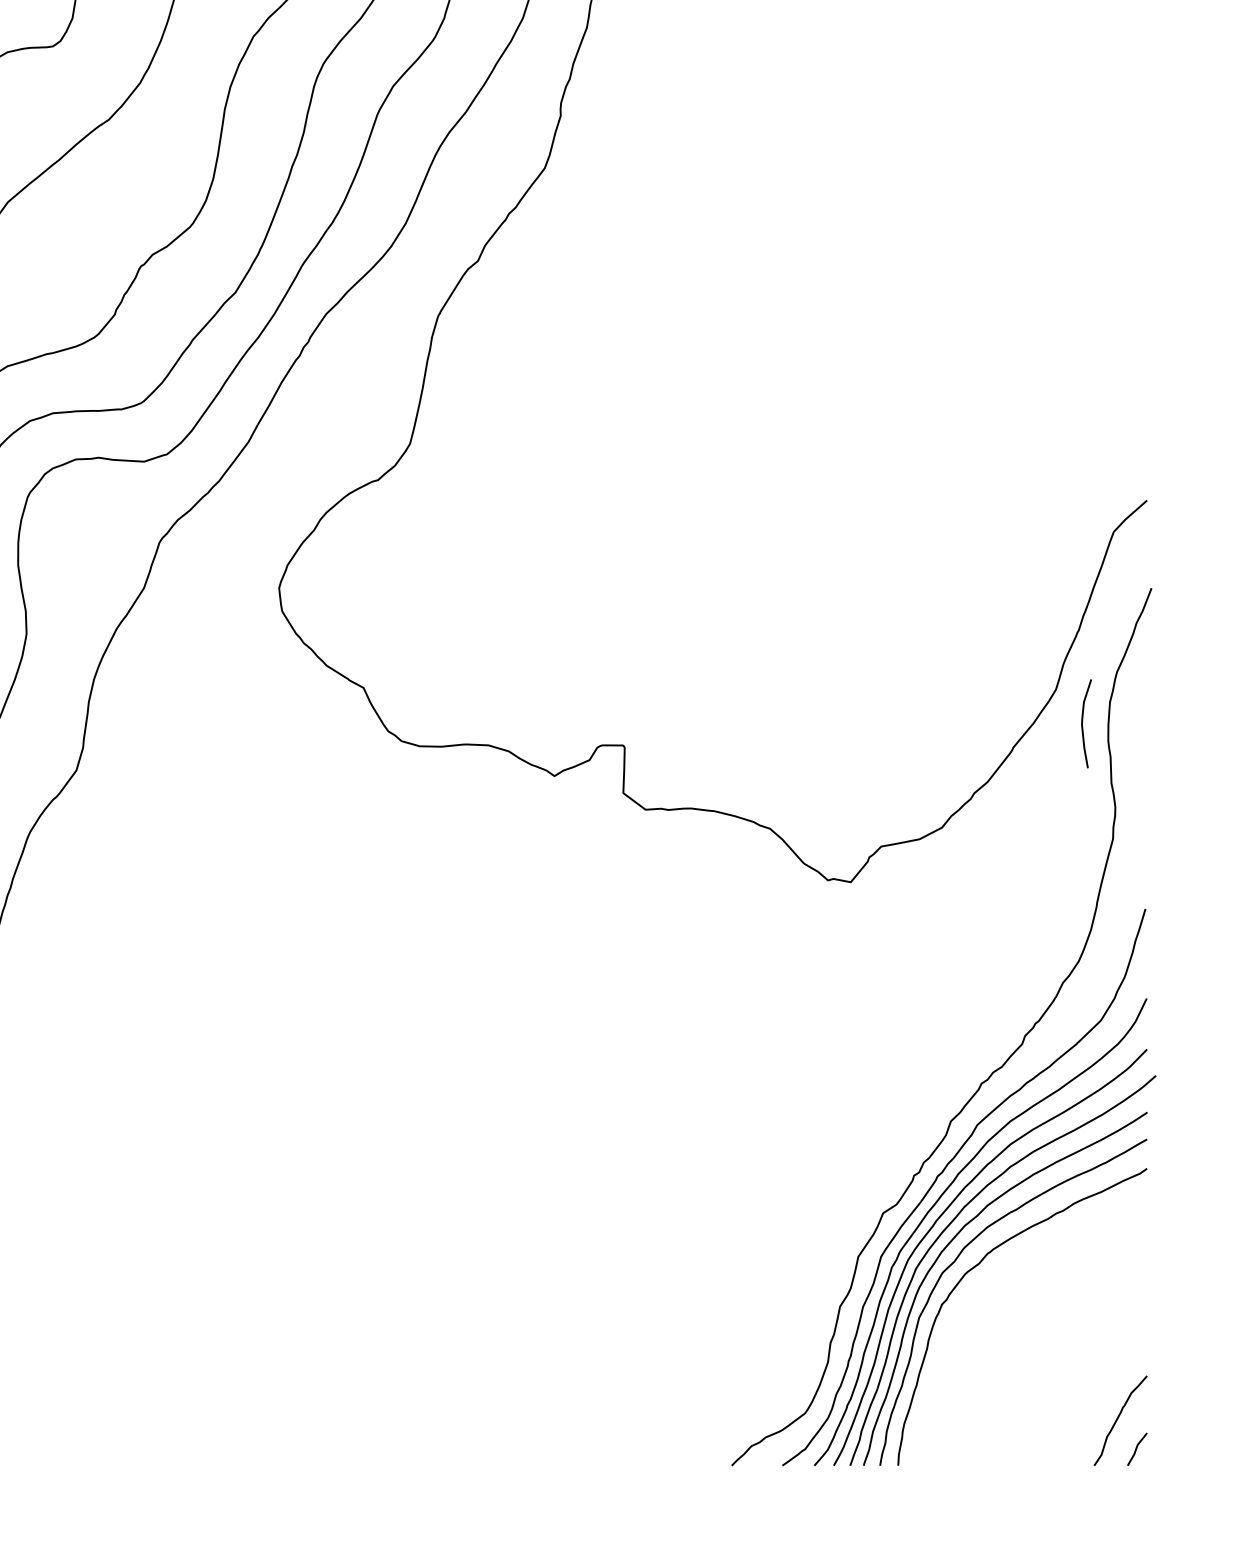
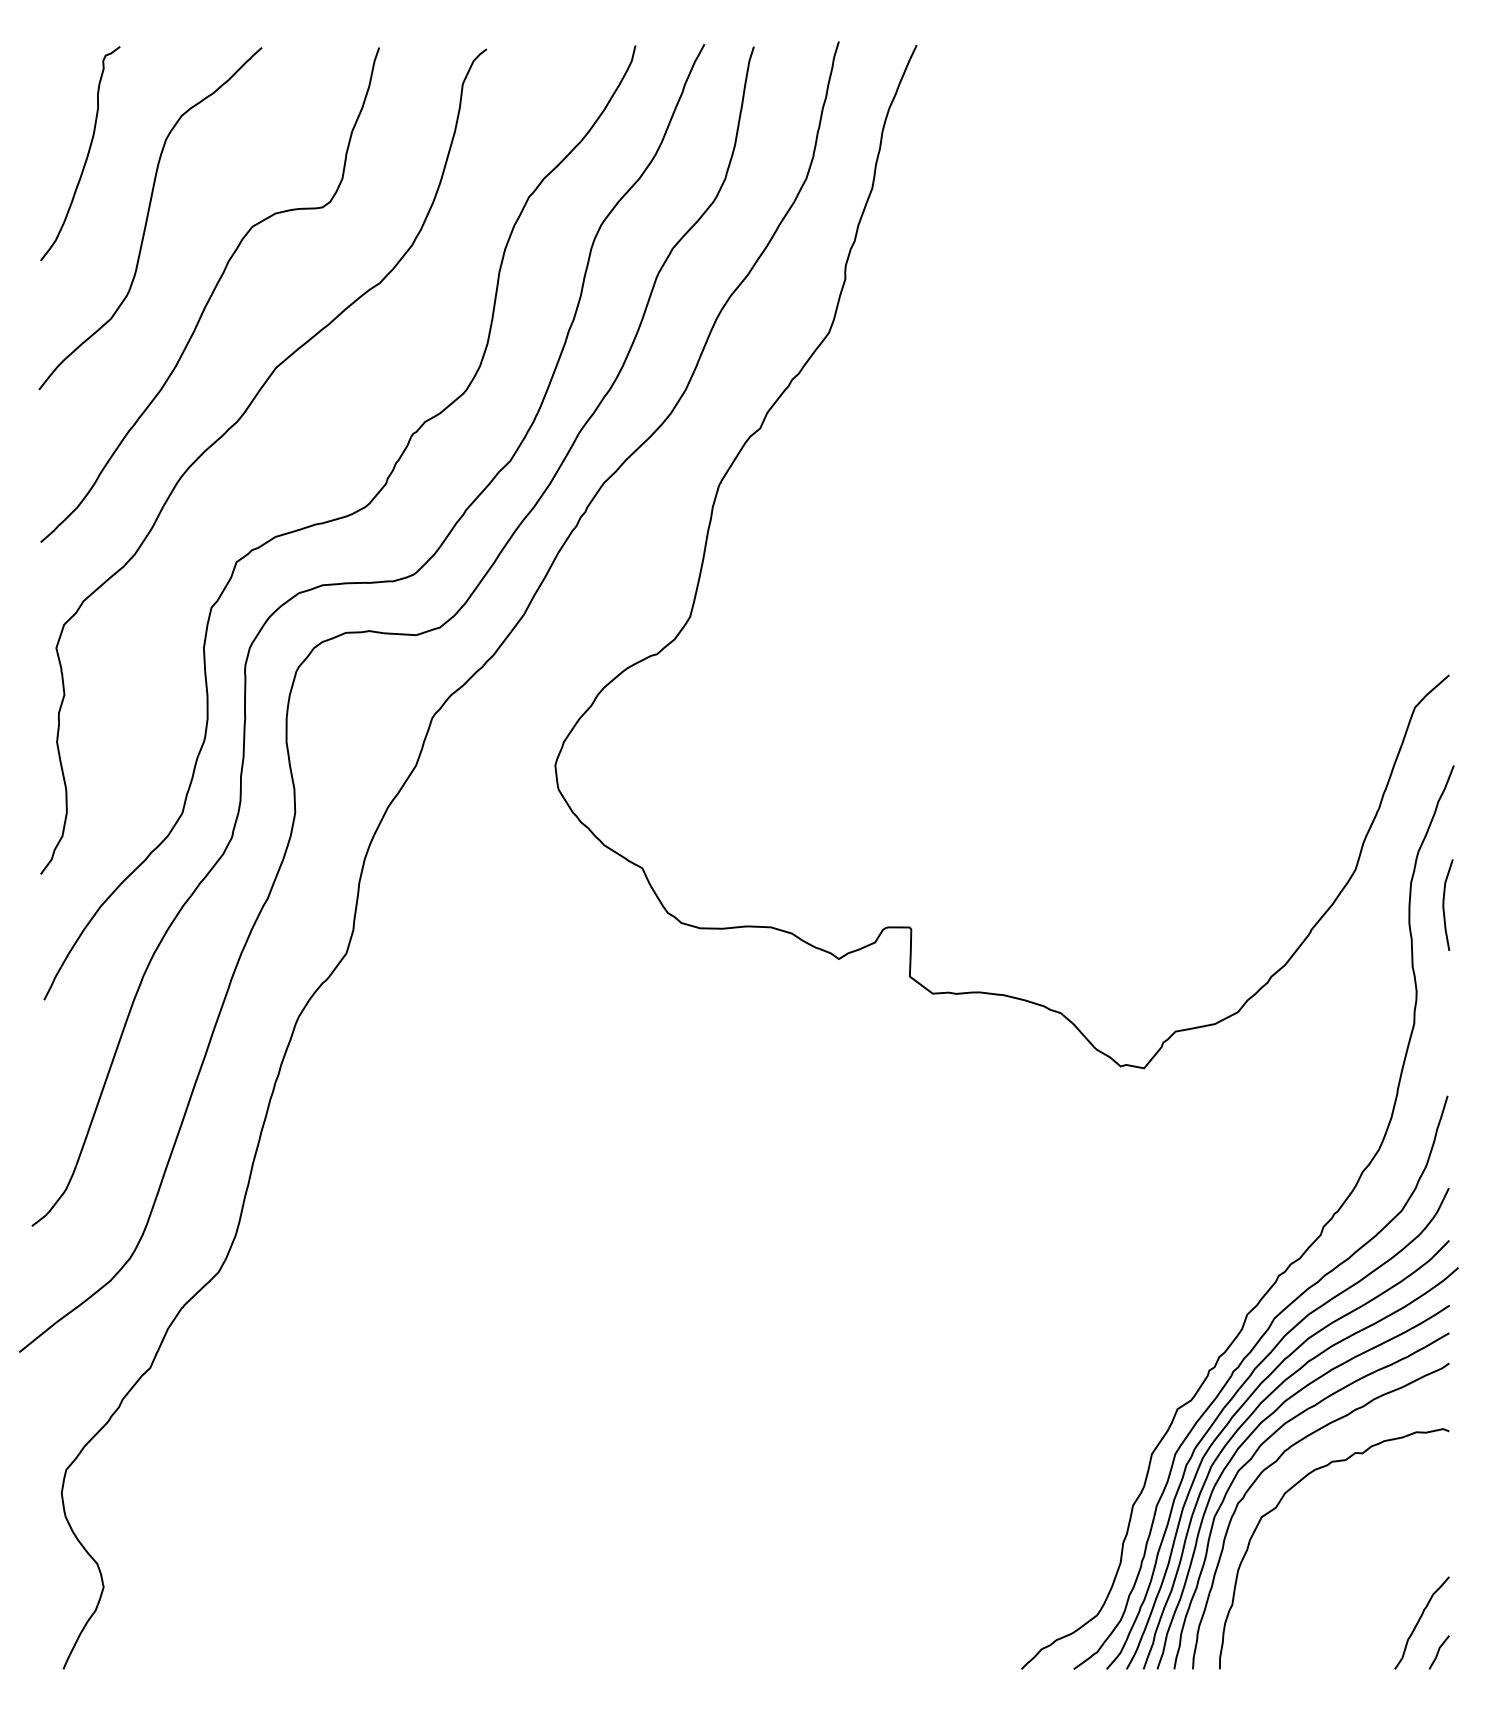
curve: (1083, 723) -> (1444, 904), moved
curve: (980, 1308) -> (1277, 1507), added

